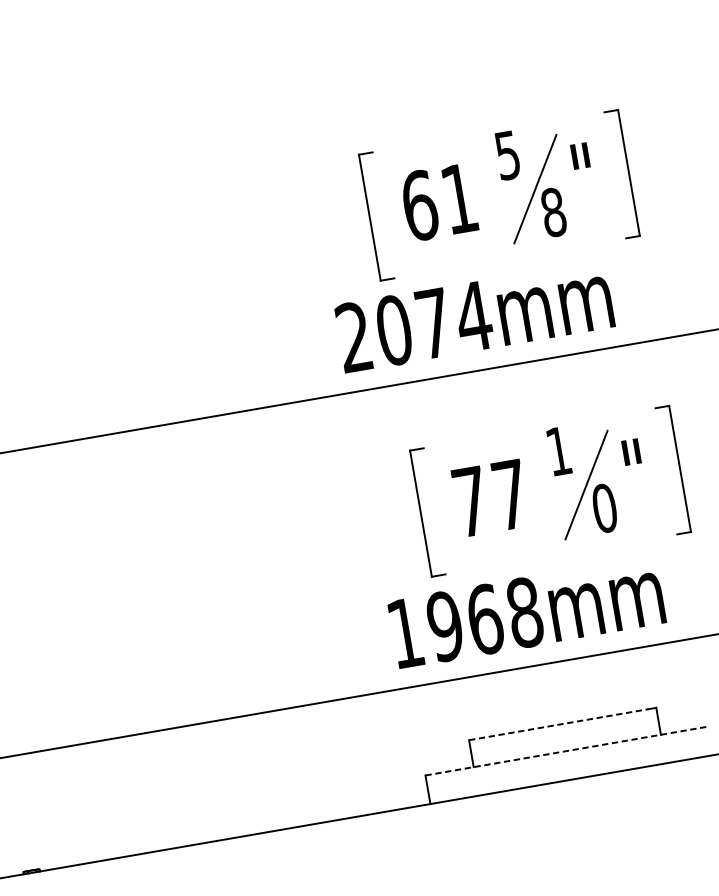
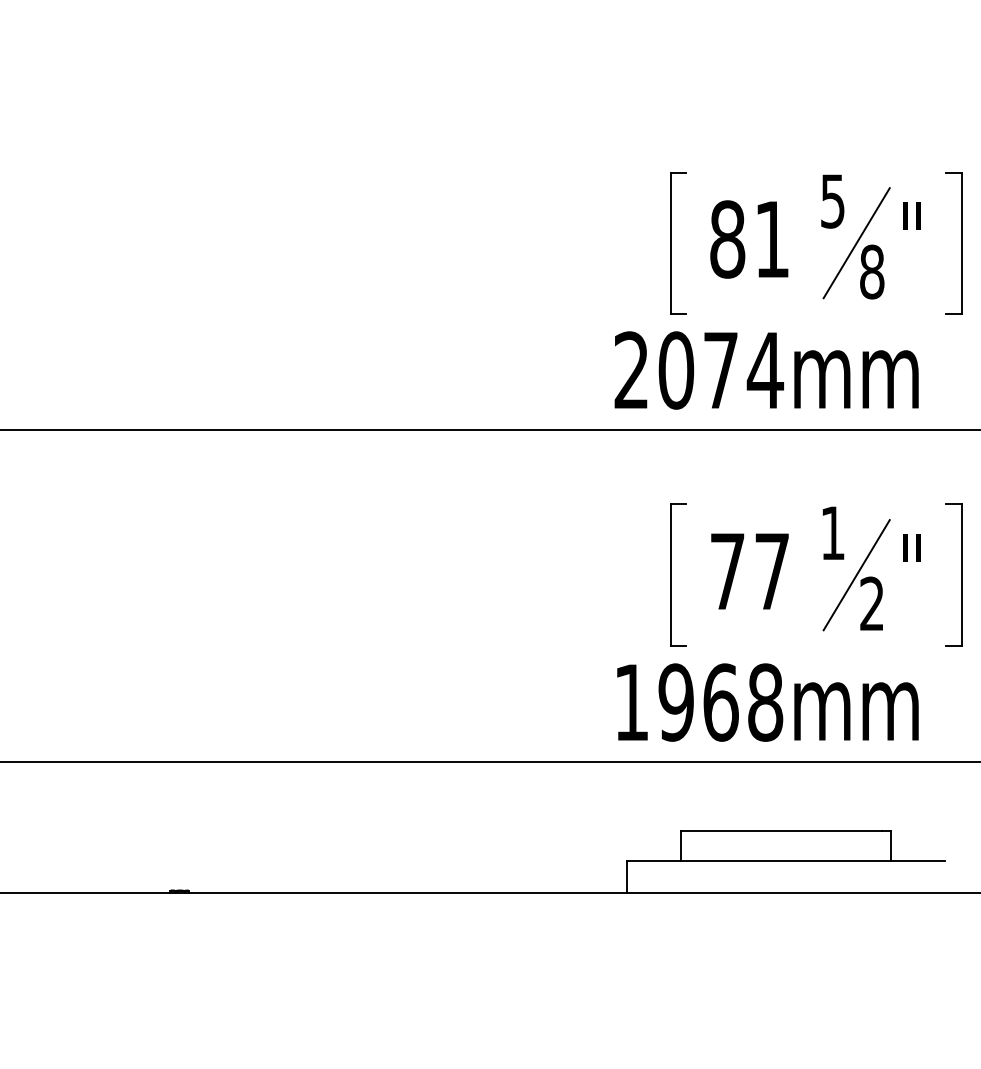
text: (419, 205) -> (727, 239), 61 -> 81
text: (604, 507) -> (872, 603), 0 -> 2
line: (558, 724) -> (781, 830), dashed -> solid
line: (568, 751) -> (786, 861), dashed -> solid

